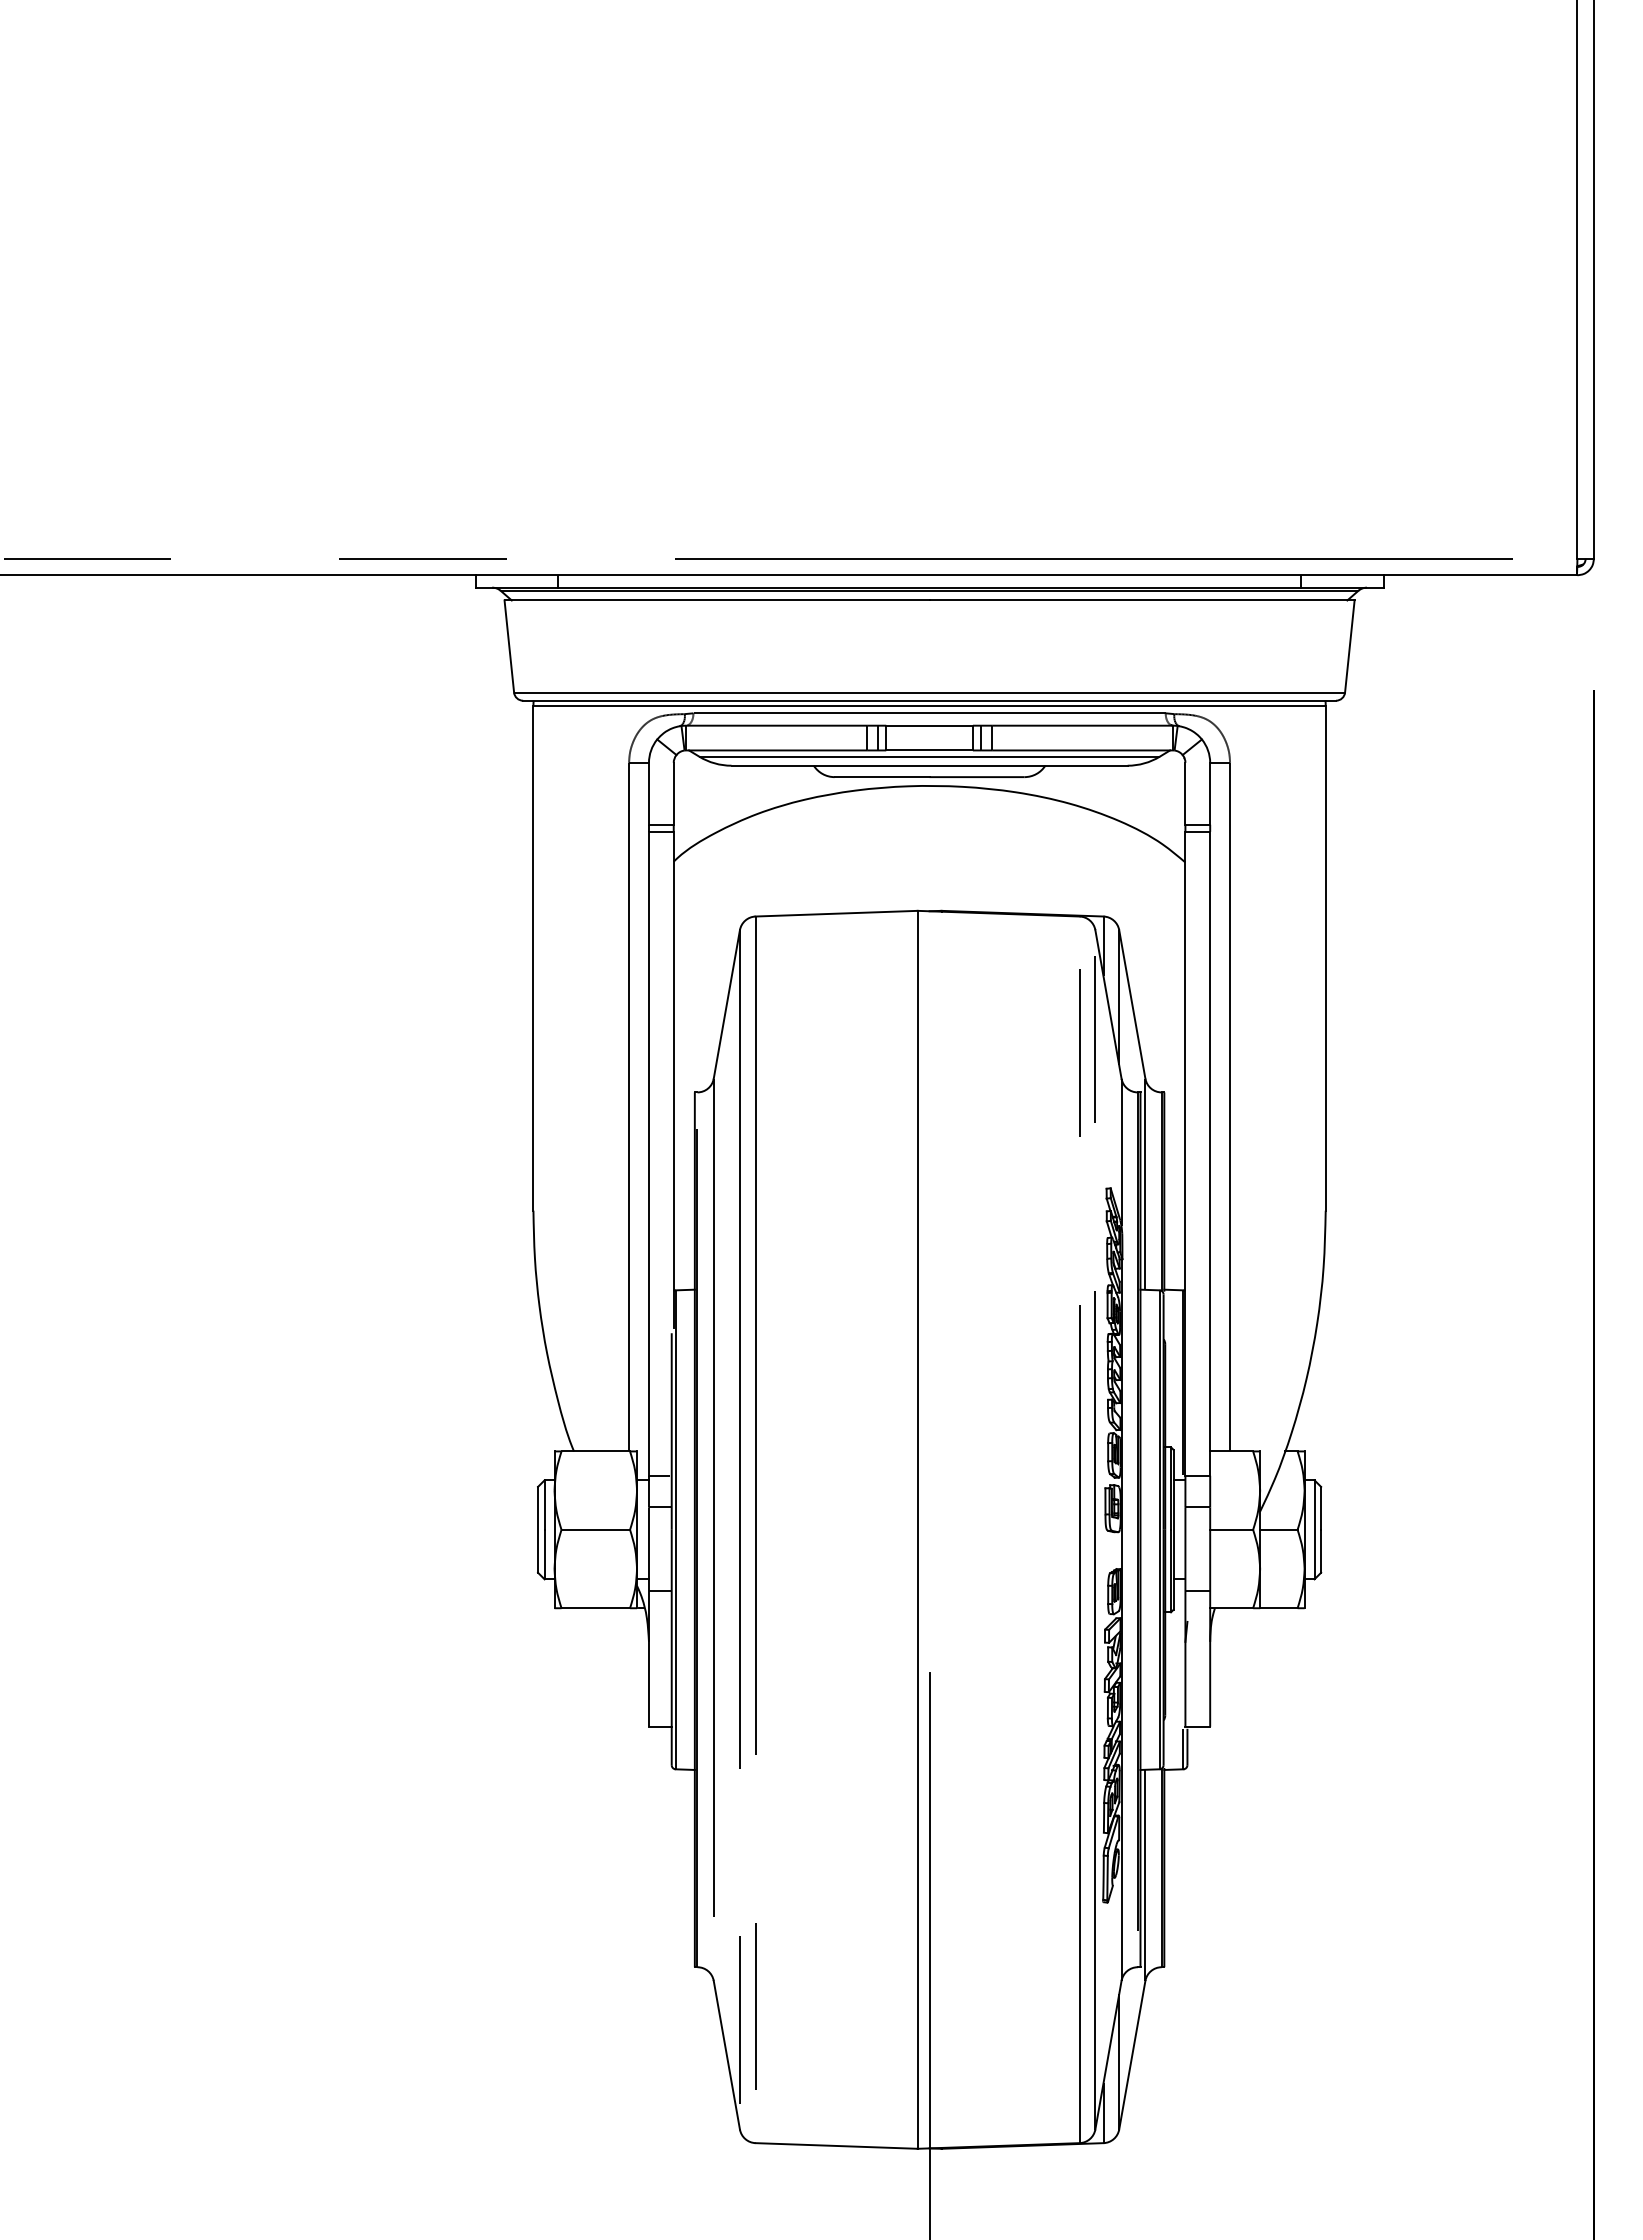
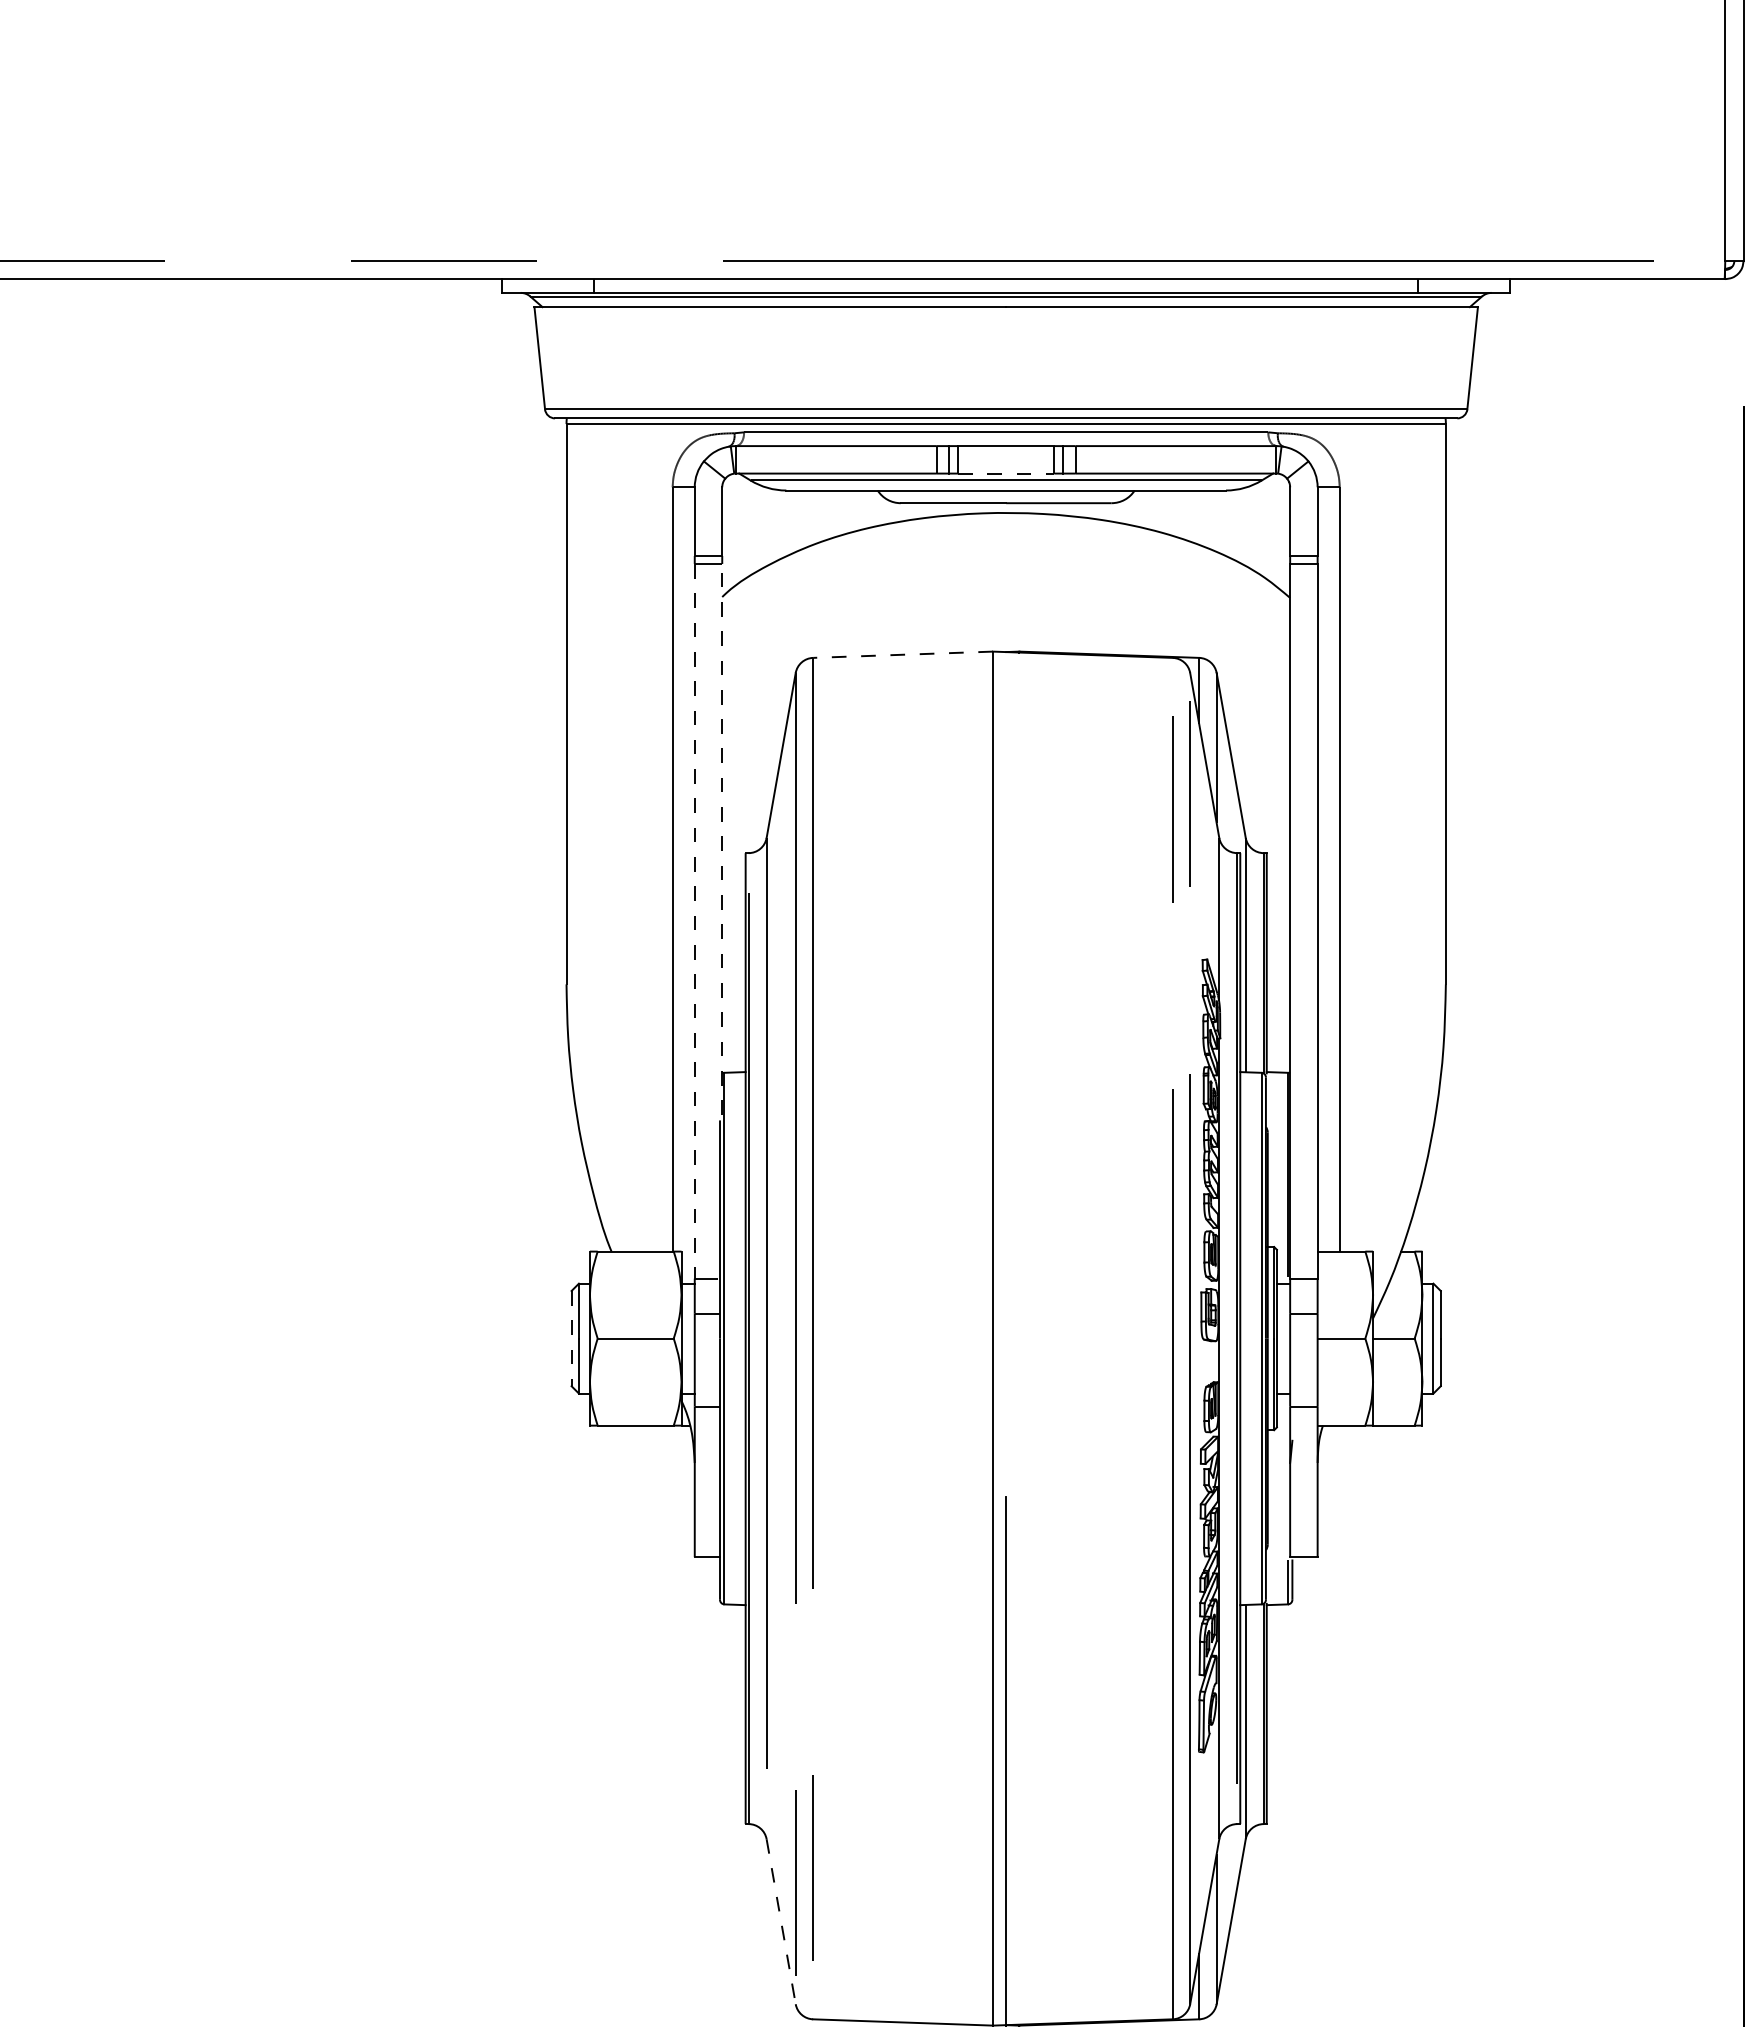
line: (930, 750) -> (1007, 473), solid -> dashed
line: (836, 913) -> (902, 654), solid -> dashed
line: (673, 1079) -> (721, 838), solid -> dashed
line: (648, 1153) -> (694, 920), solid -> dashed
line: (538, 1529) -> (572, 1338), solid -> dashed
line: (726, 2055) -> (780, 1922), solid -> dashed

